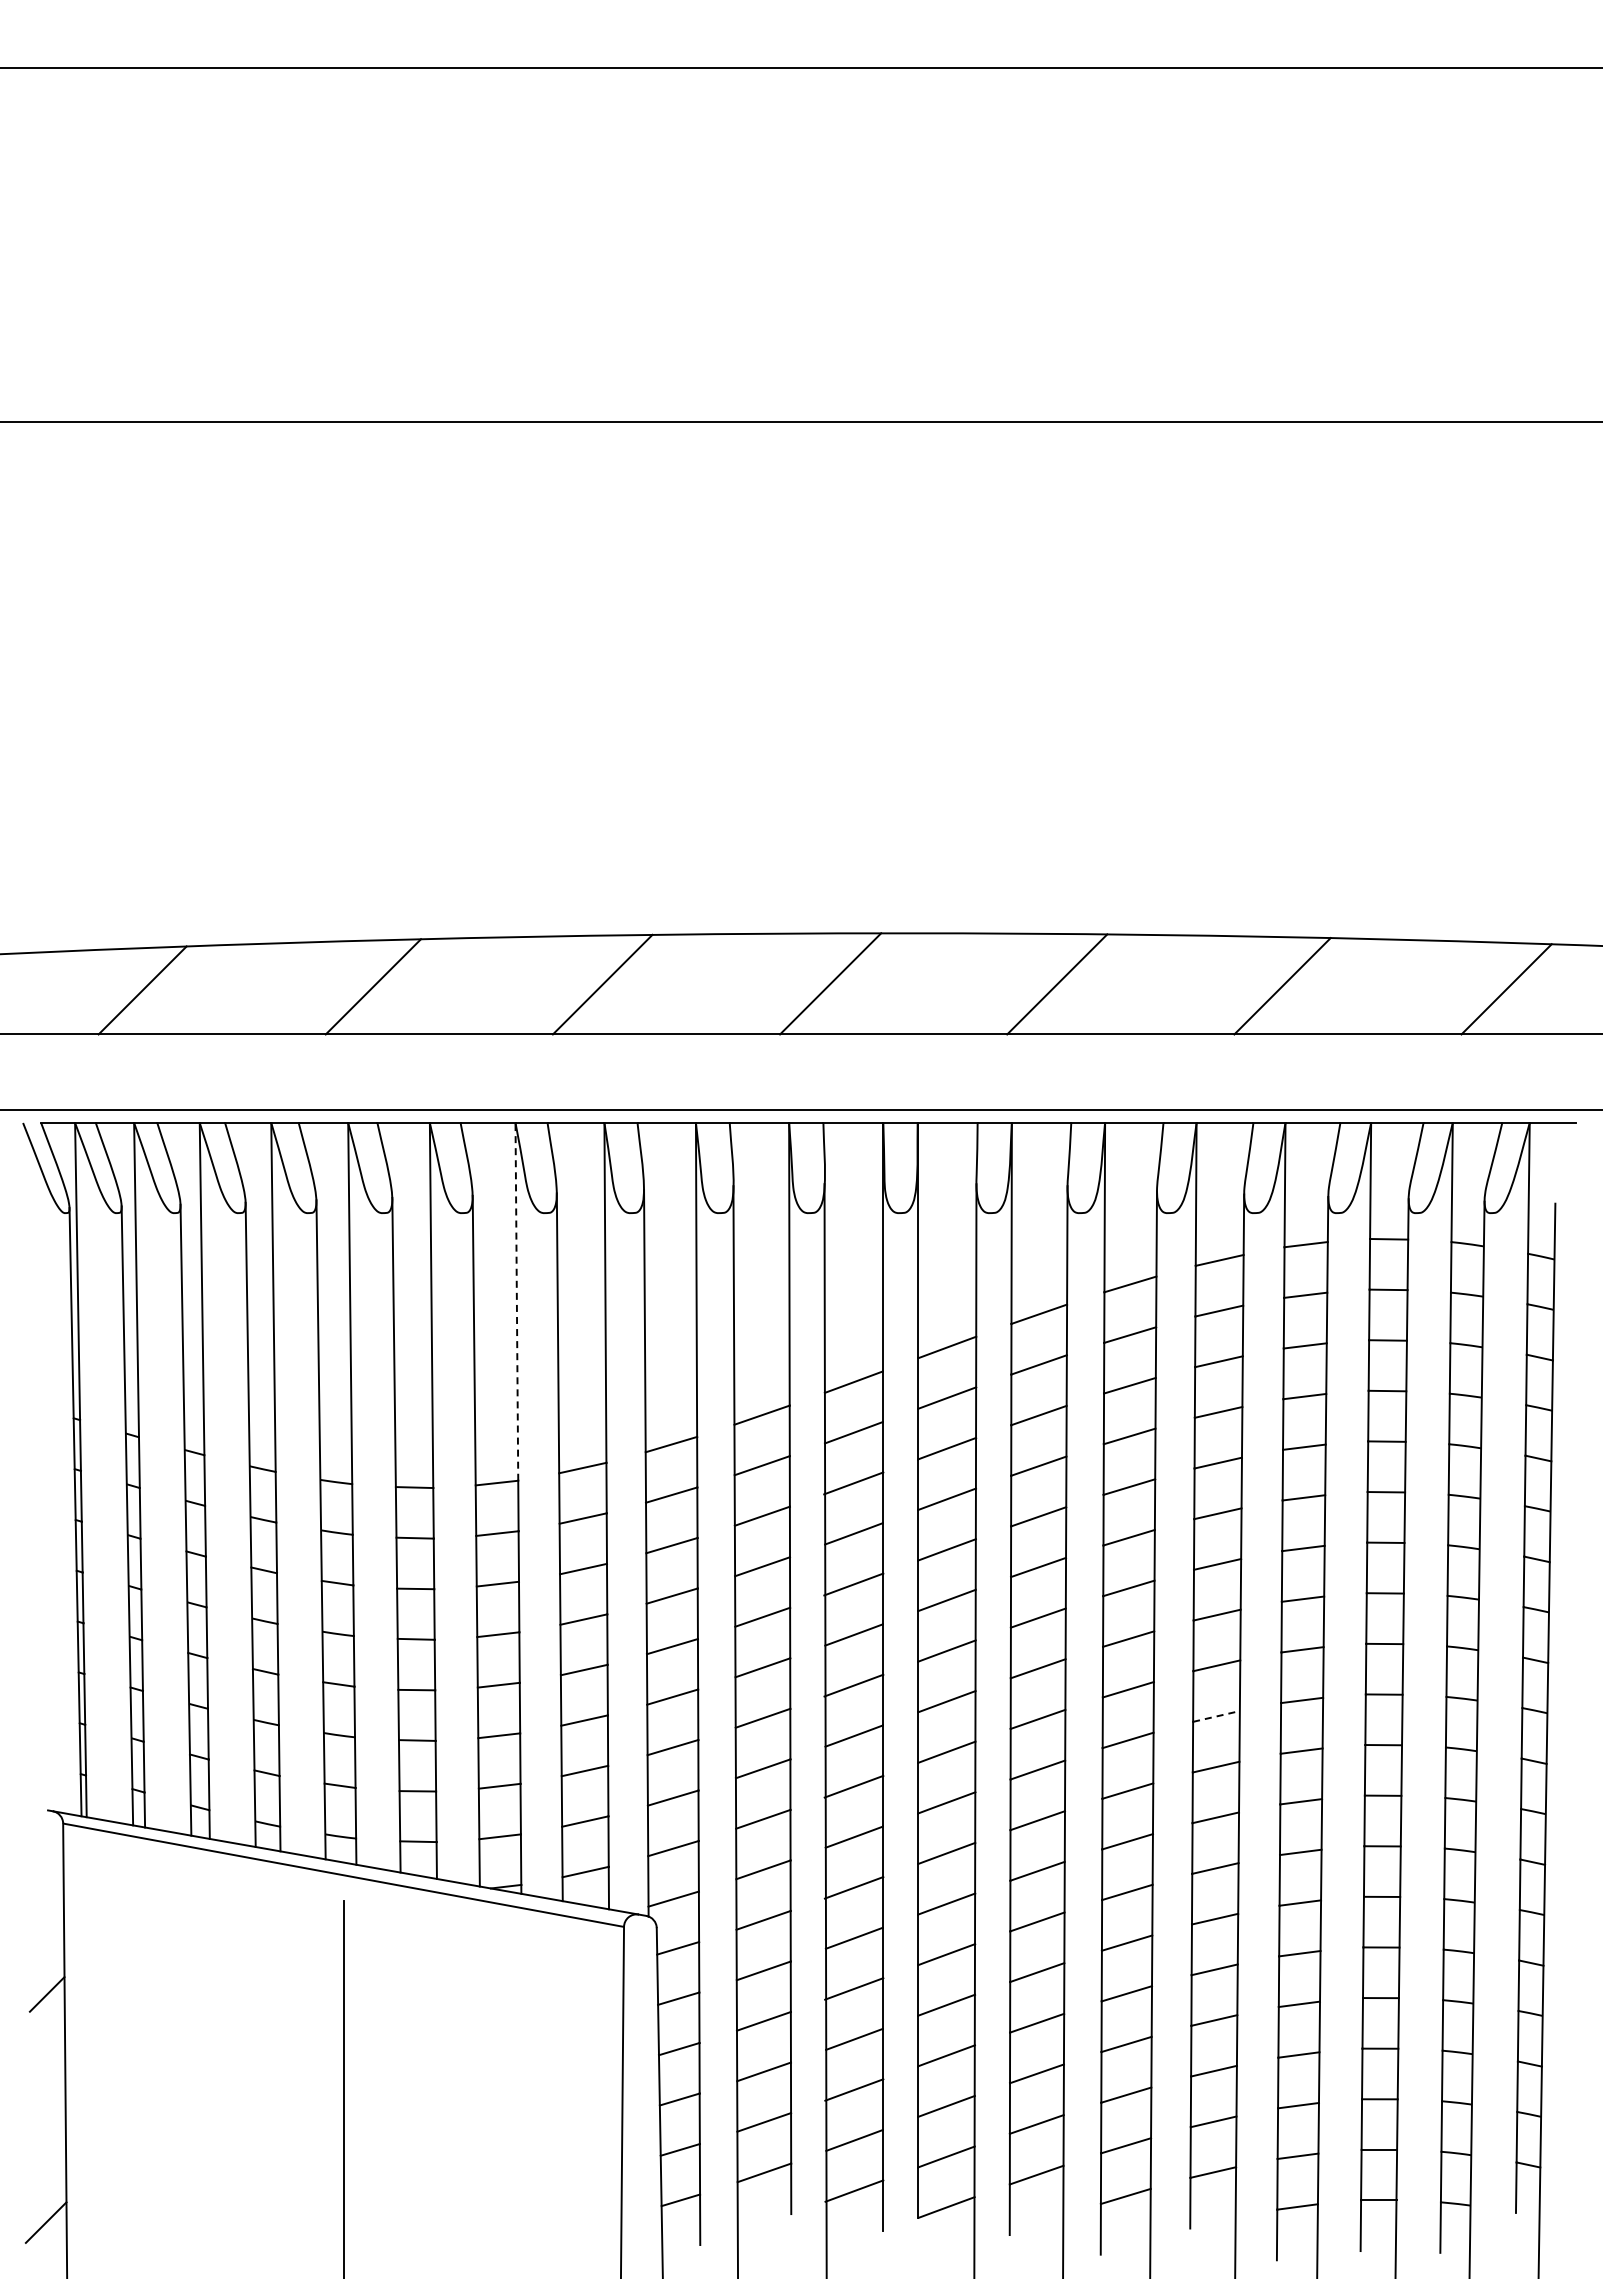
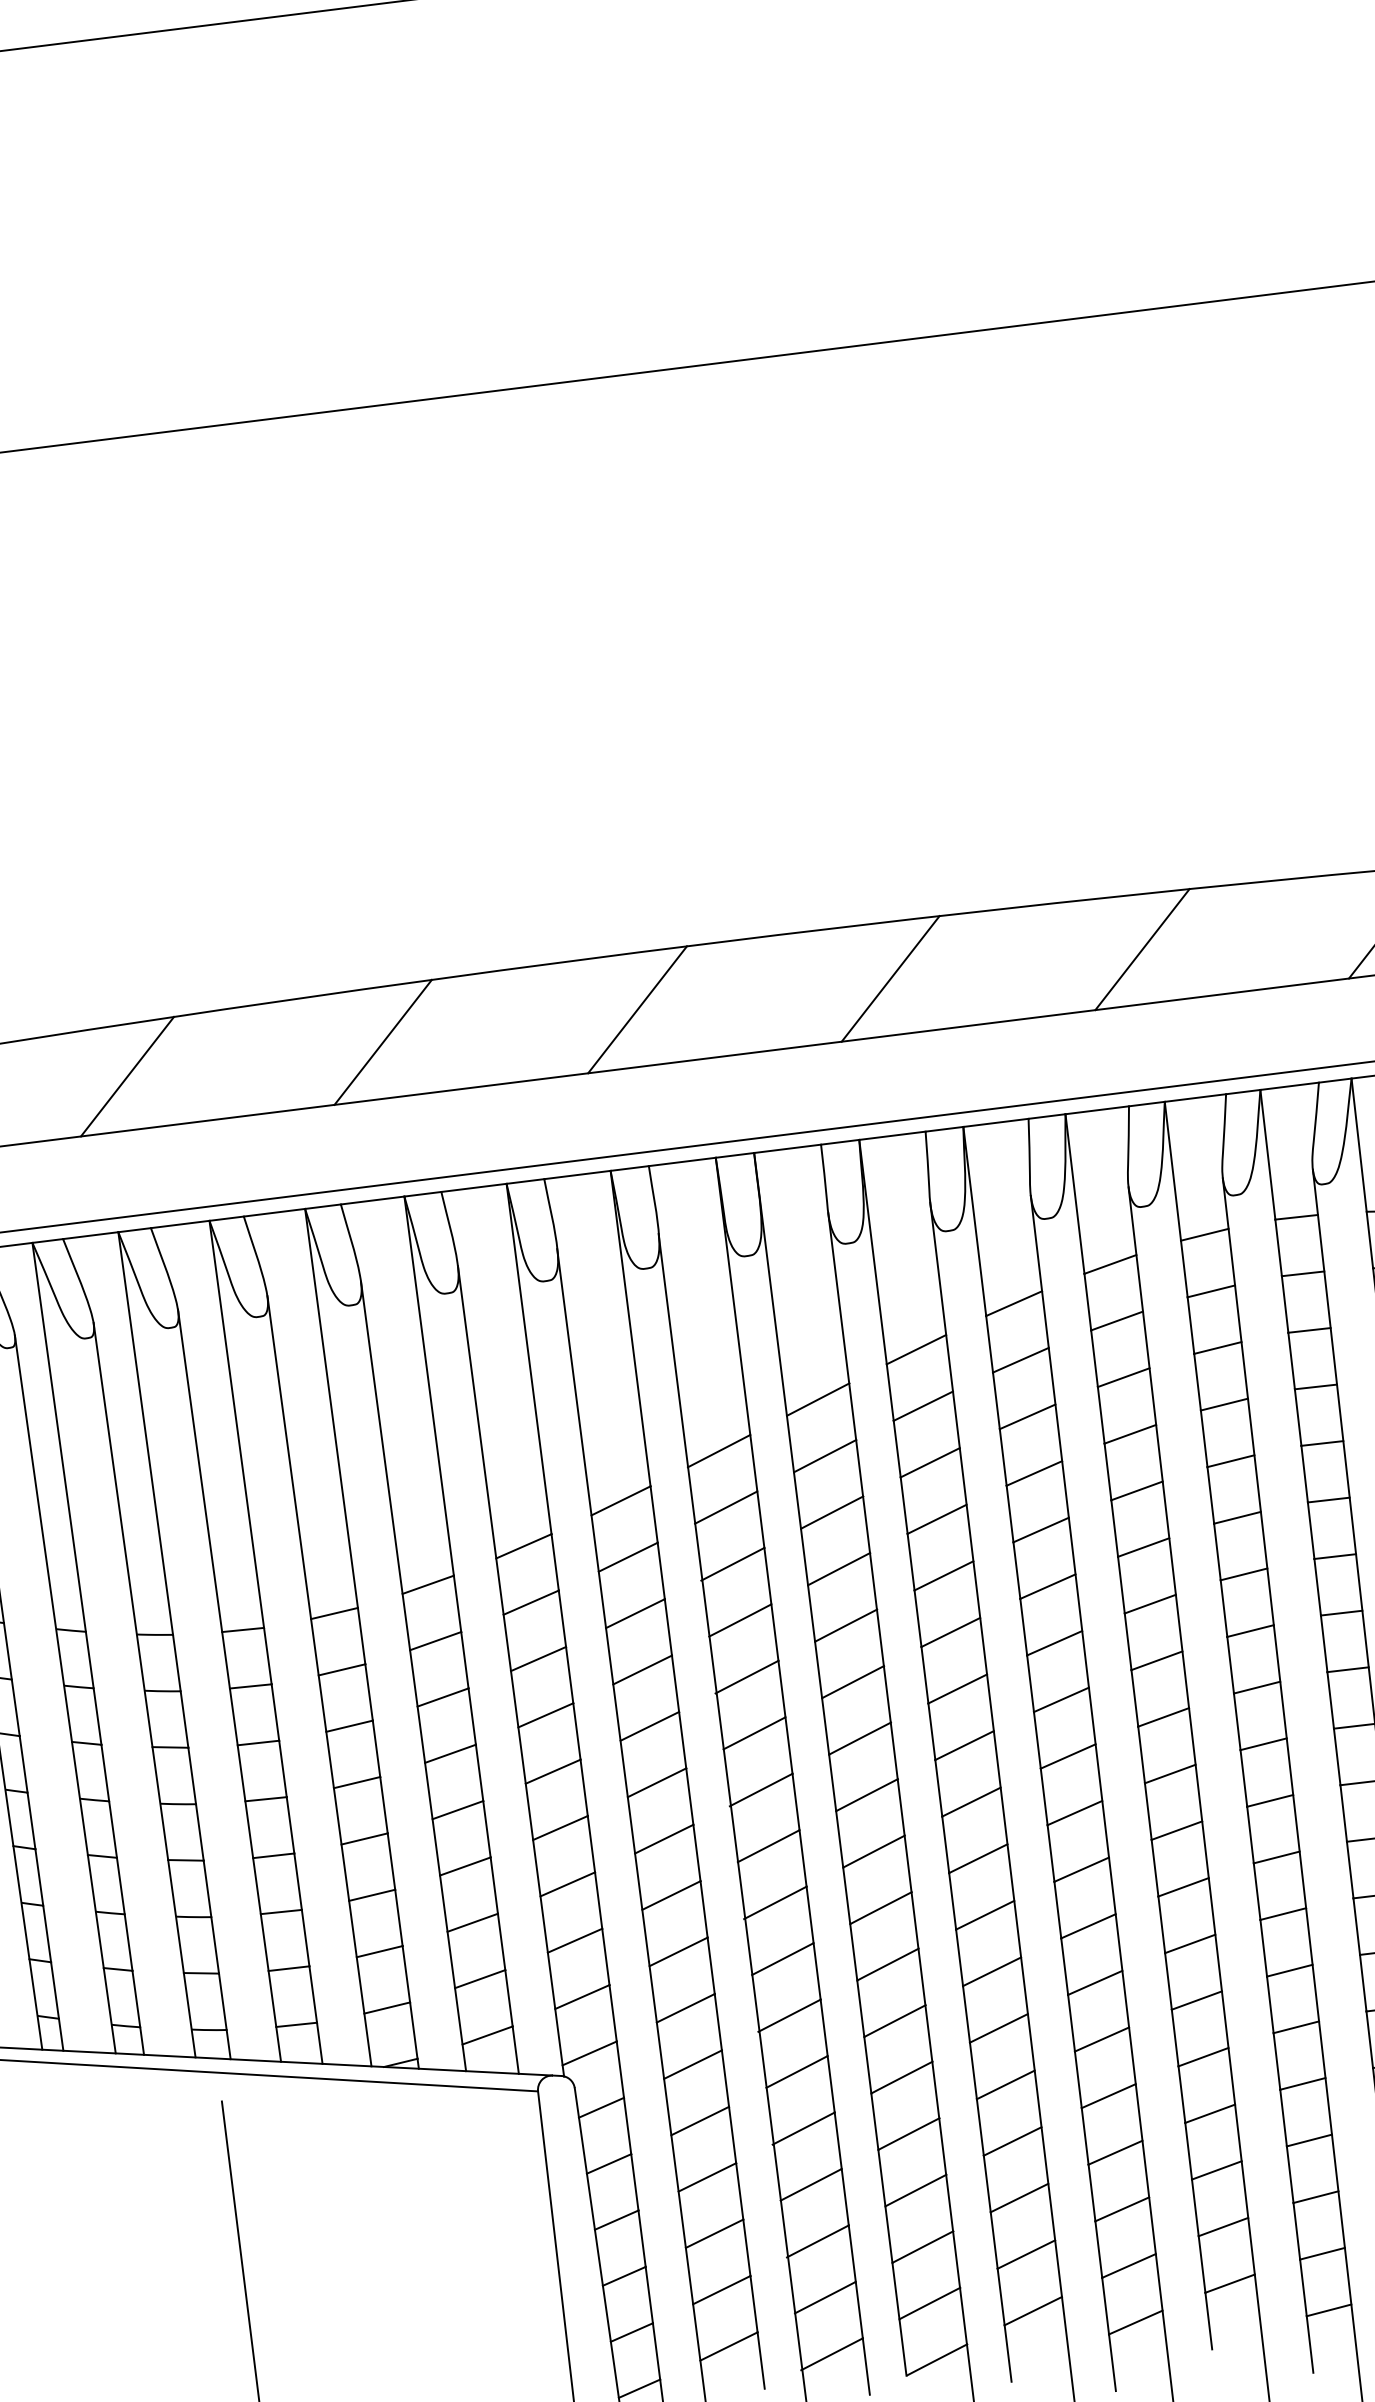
line: (516, 1301) -> (331, 1408), dashed -> solid
line: (1216, 1716) -> (1170, 1774), dashed -> solid

